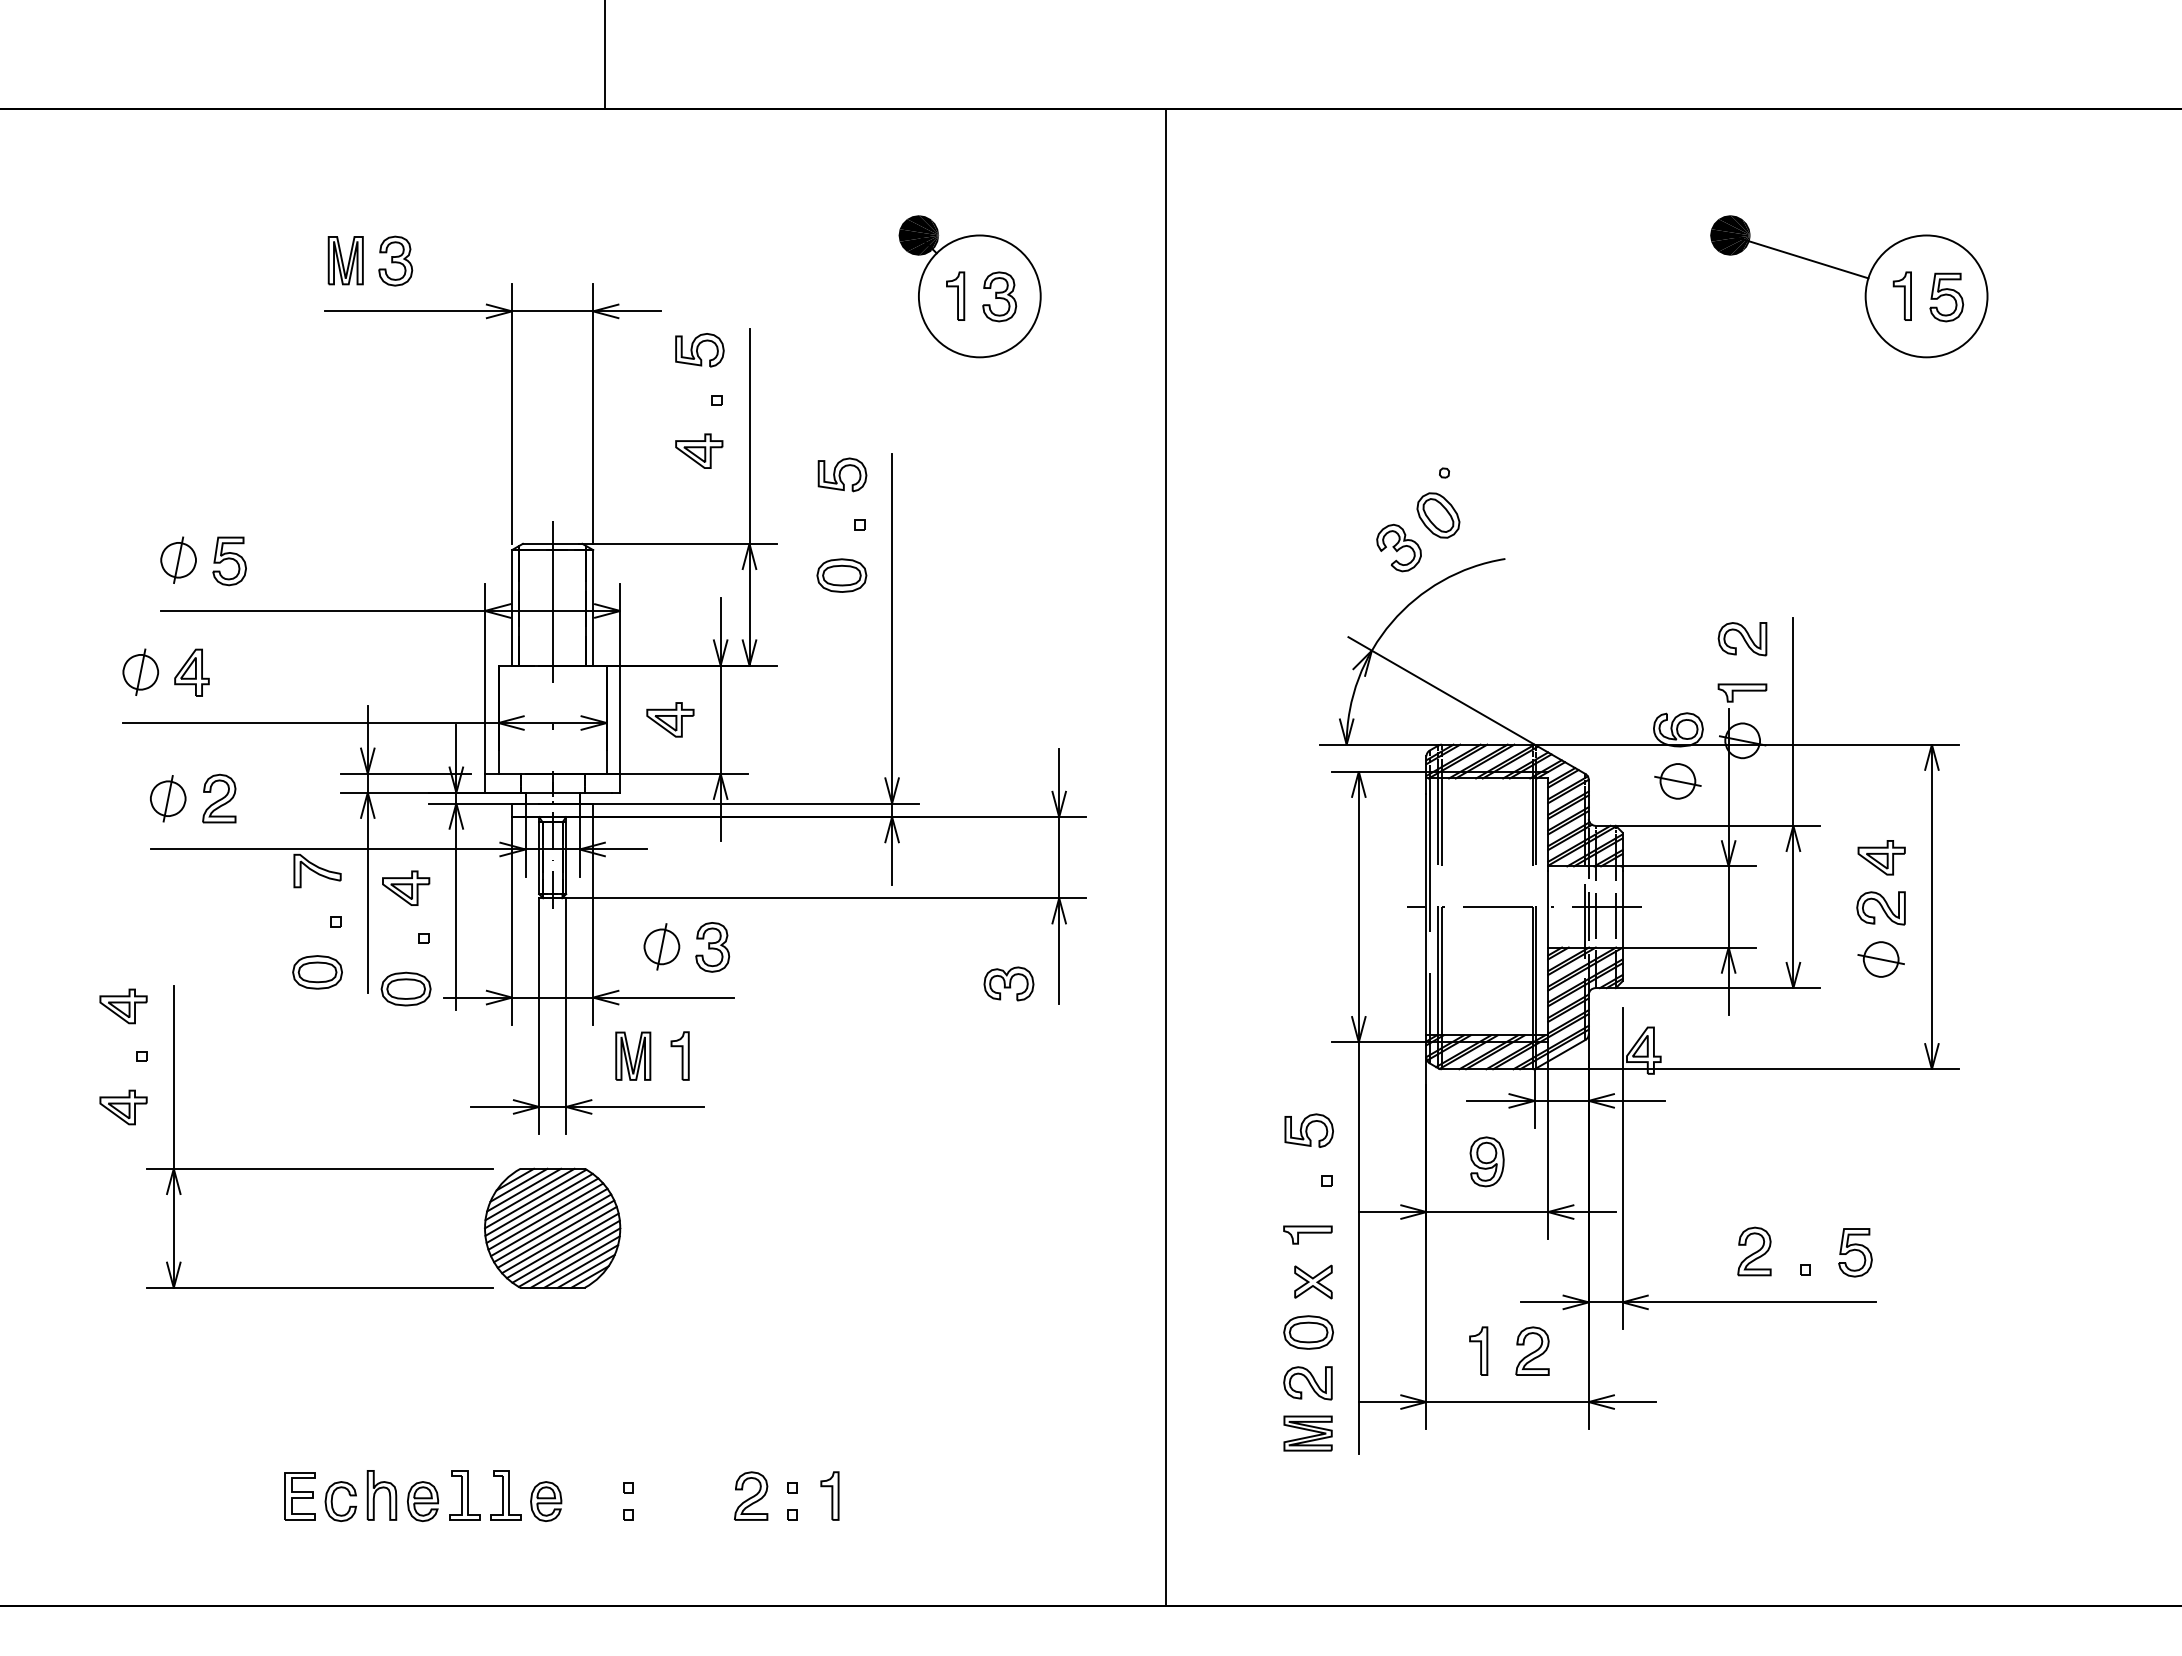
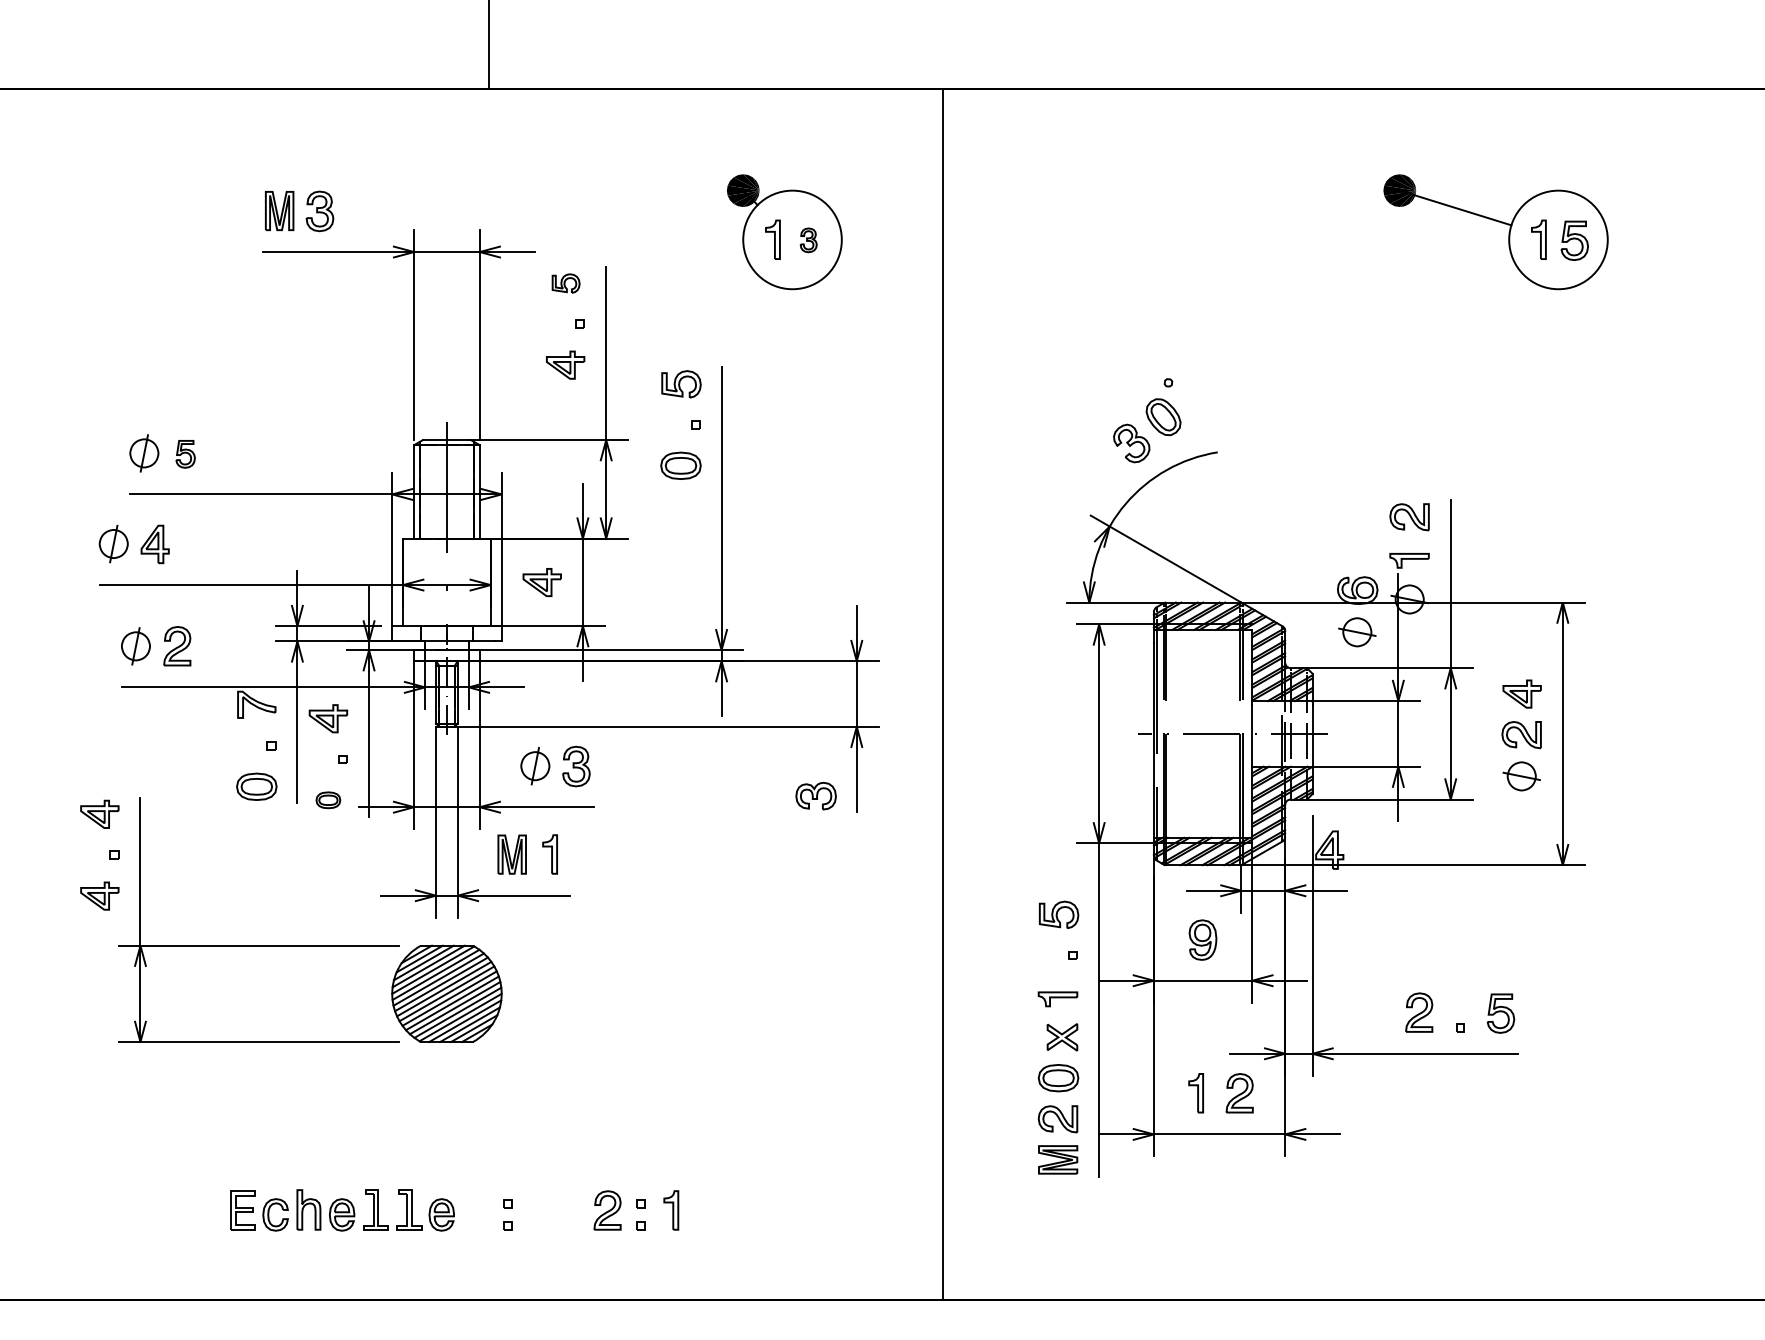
part: (999, 296) -> (808, 240), size x0.6
part: (699, 350) -> (565, 283), size x0.7
part: (229, 561) -> (185, 454), size x0.7
part: (405, 988) -> (327, 799), size x0.6

